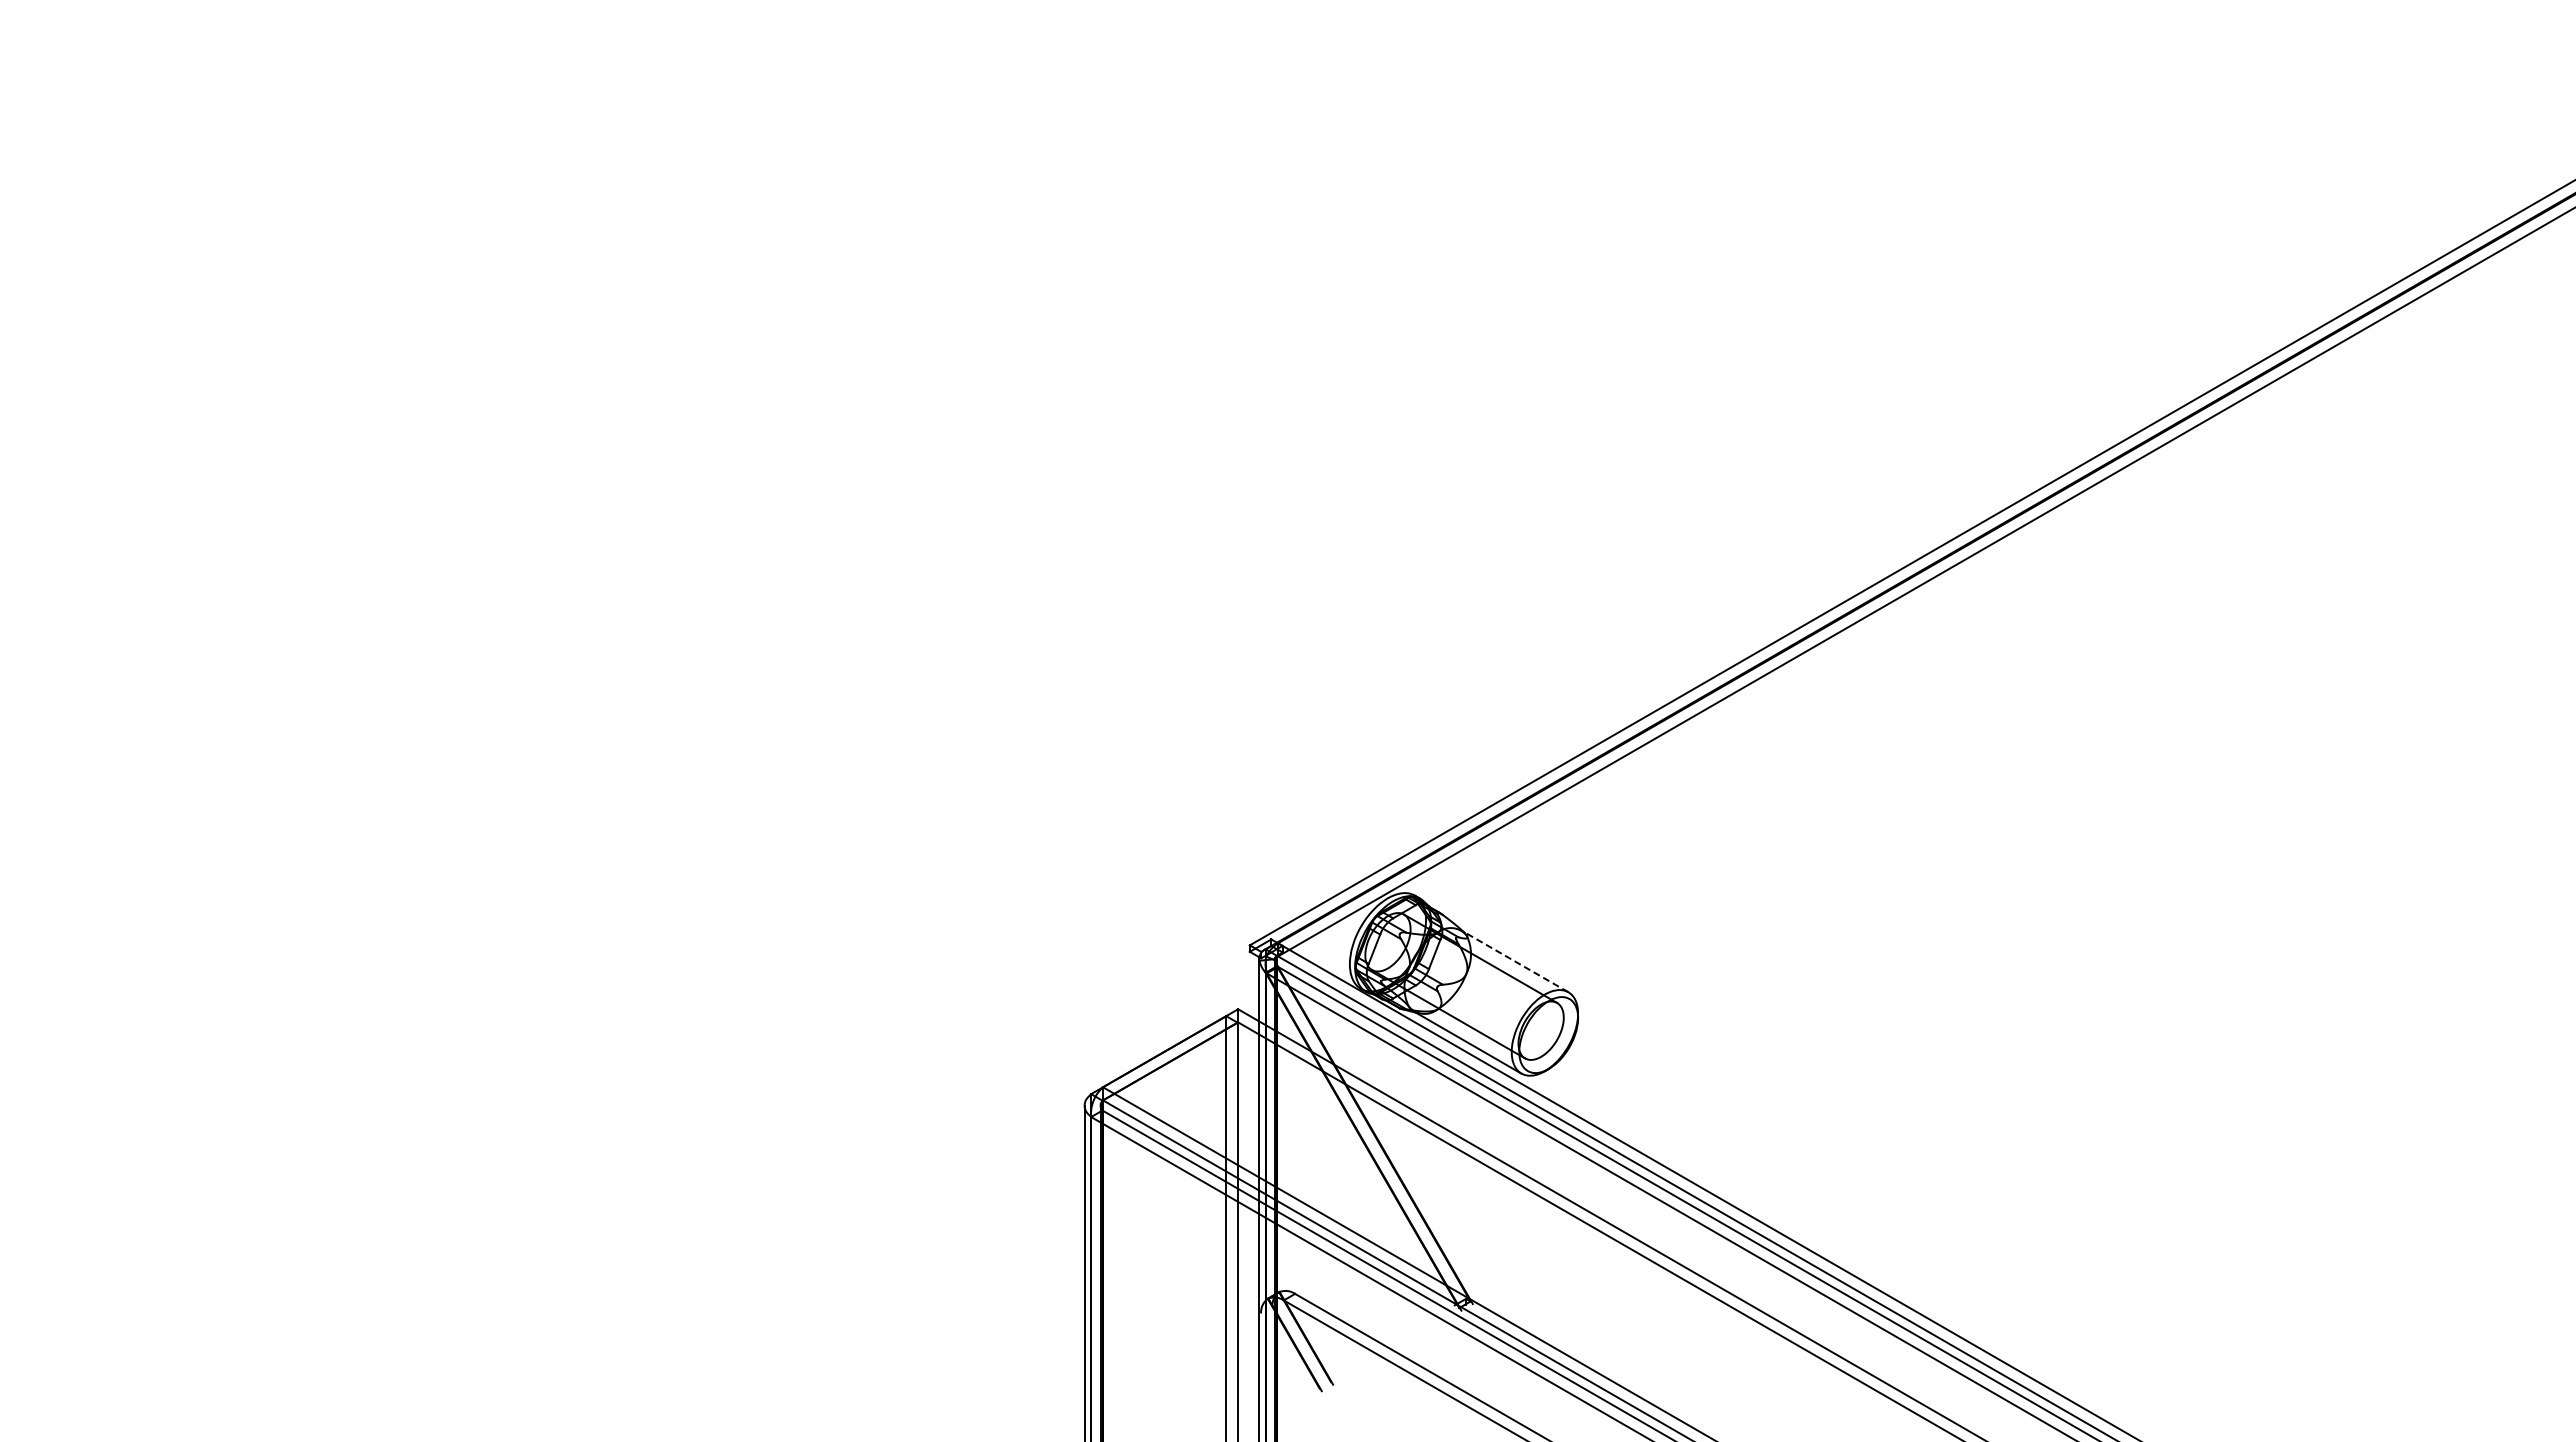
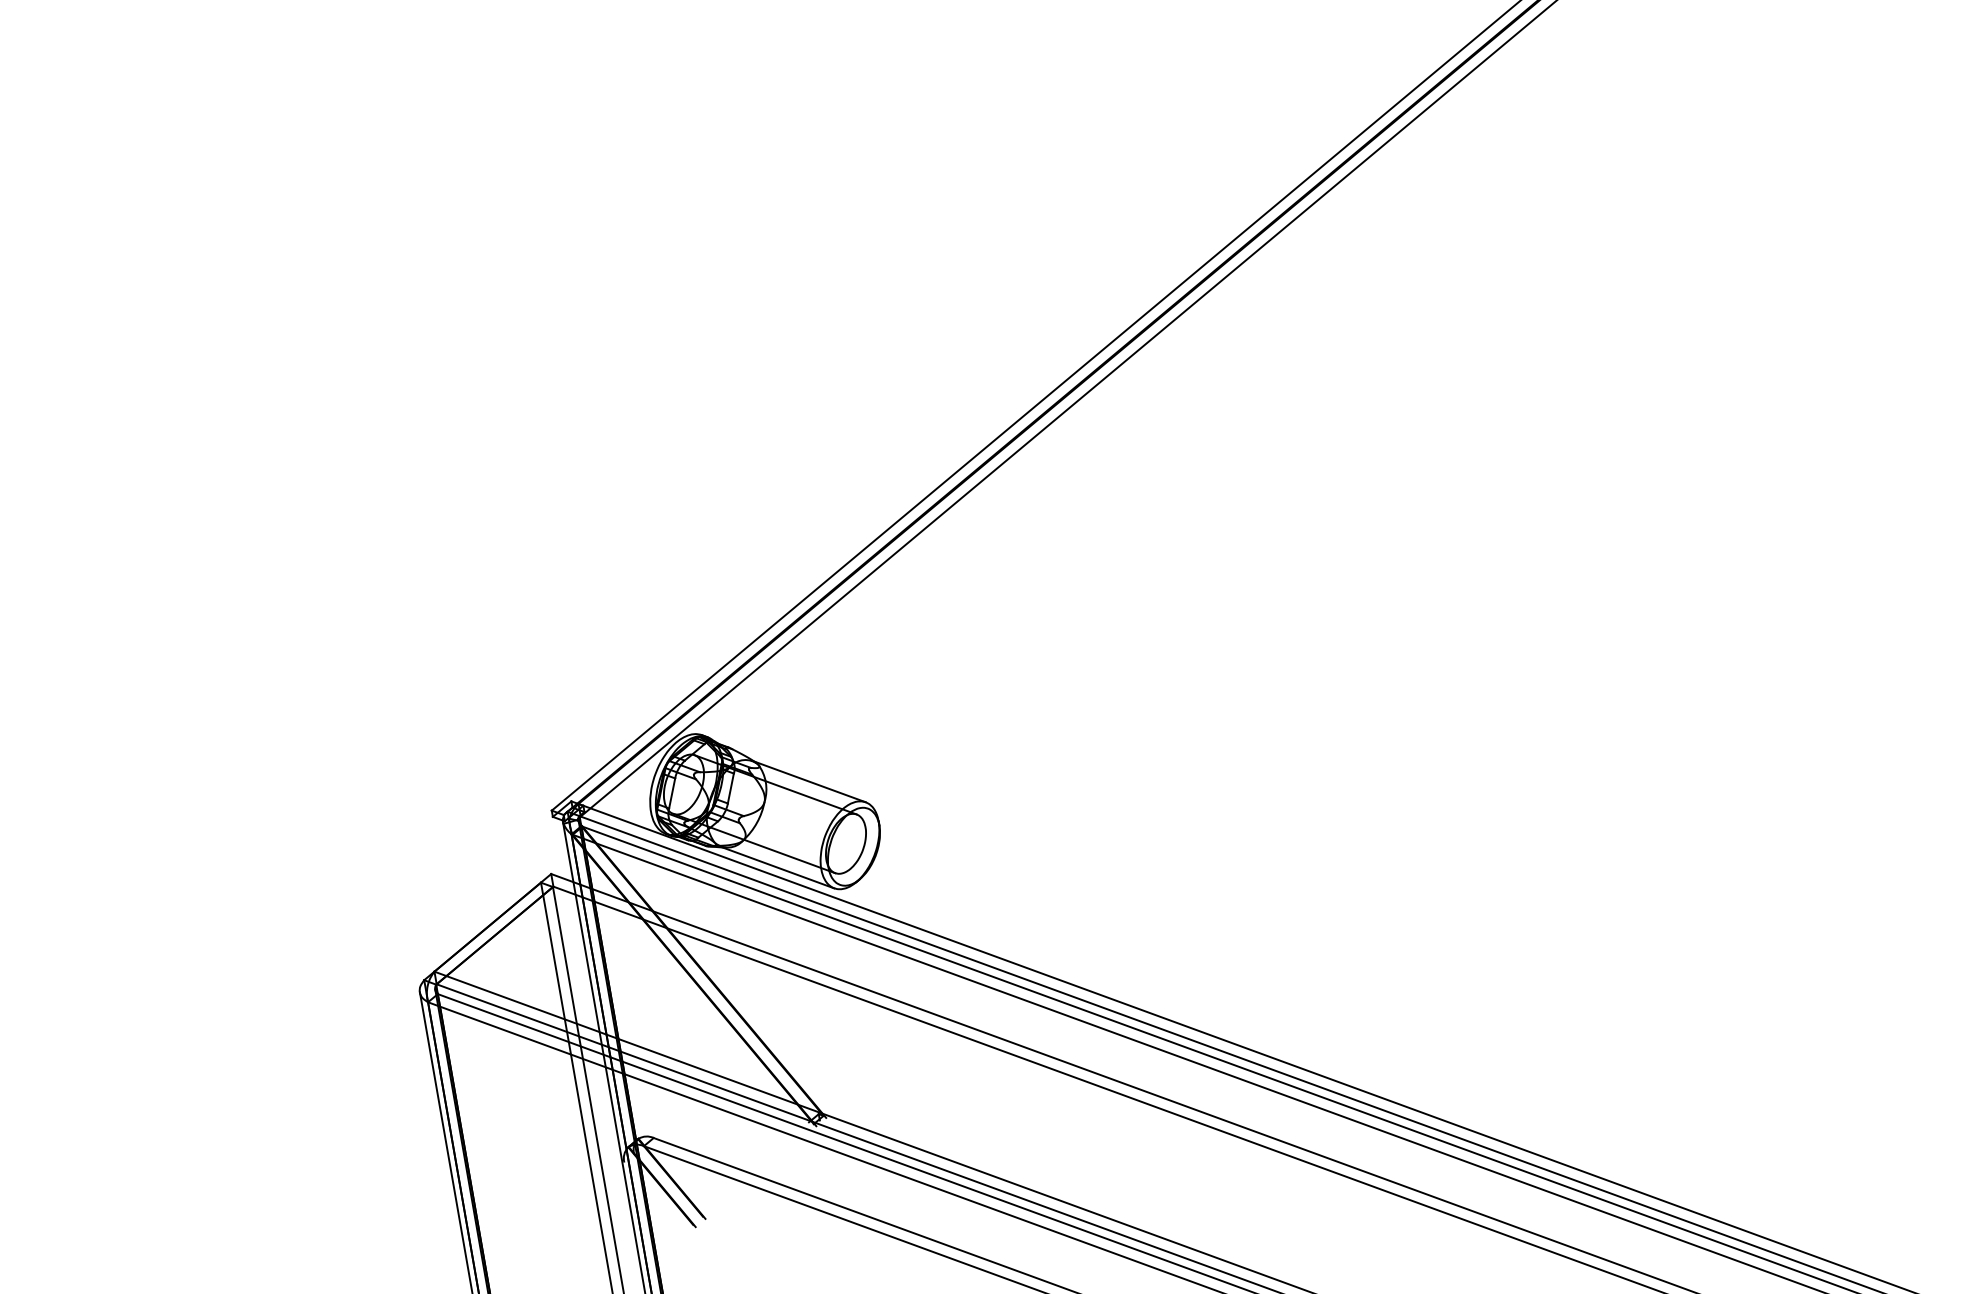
line: (1514, 961) -> (808, 781), dashed -> solid

